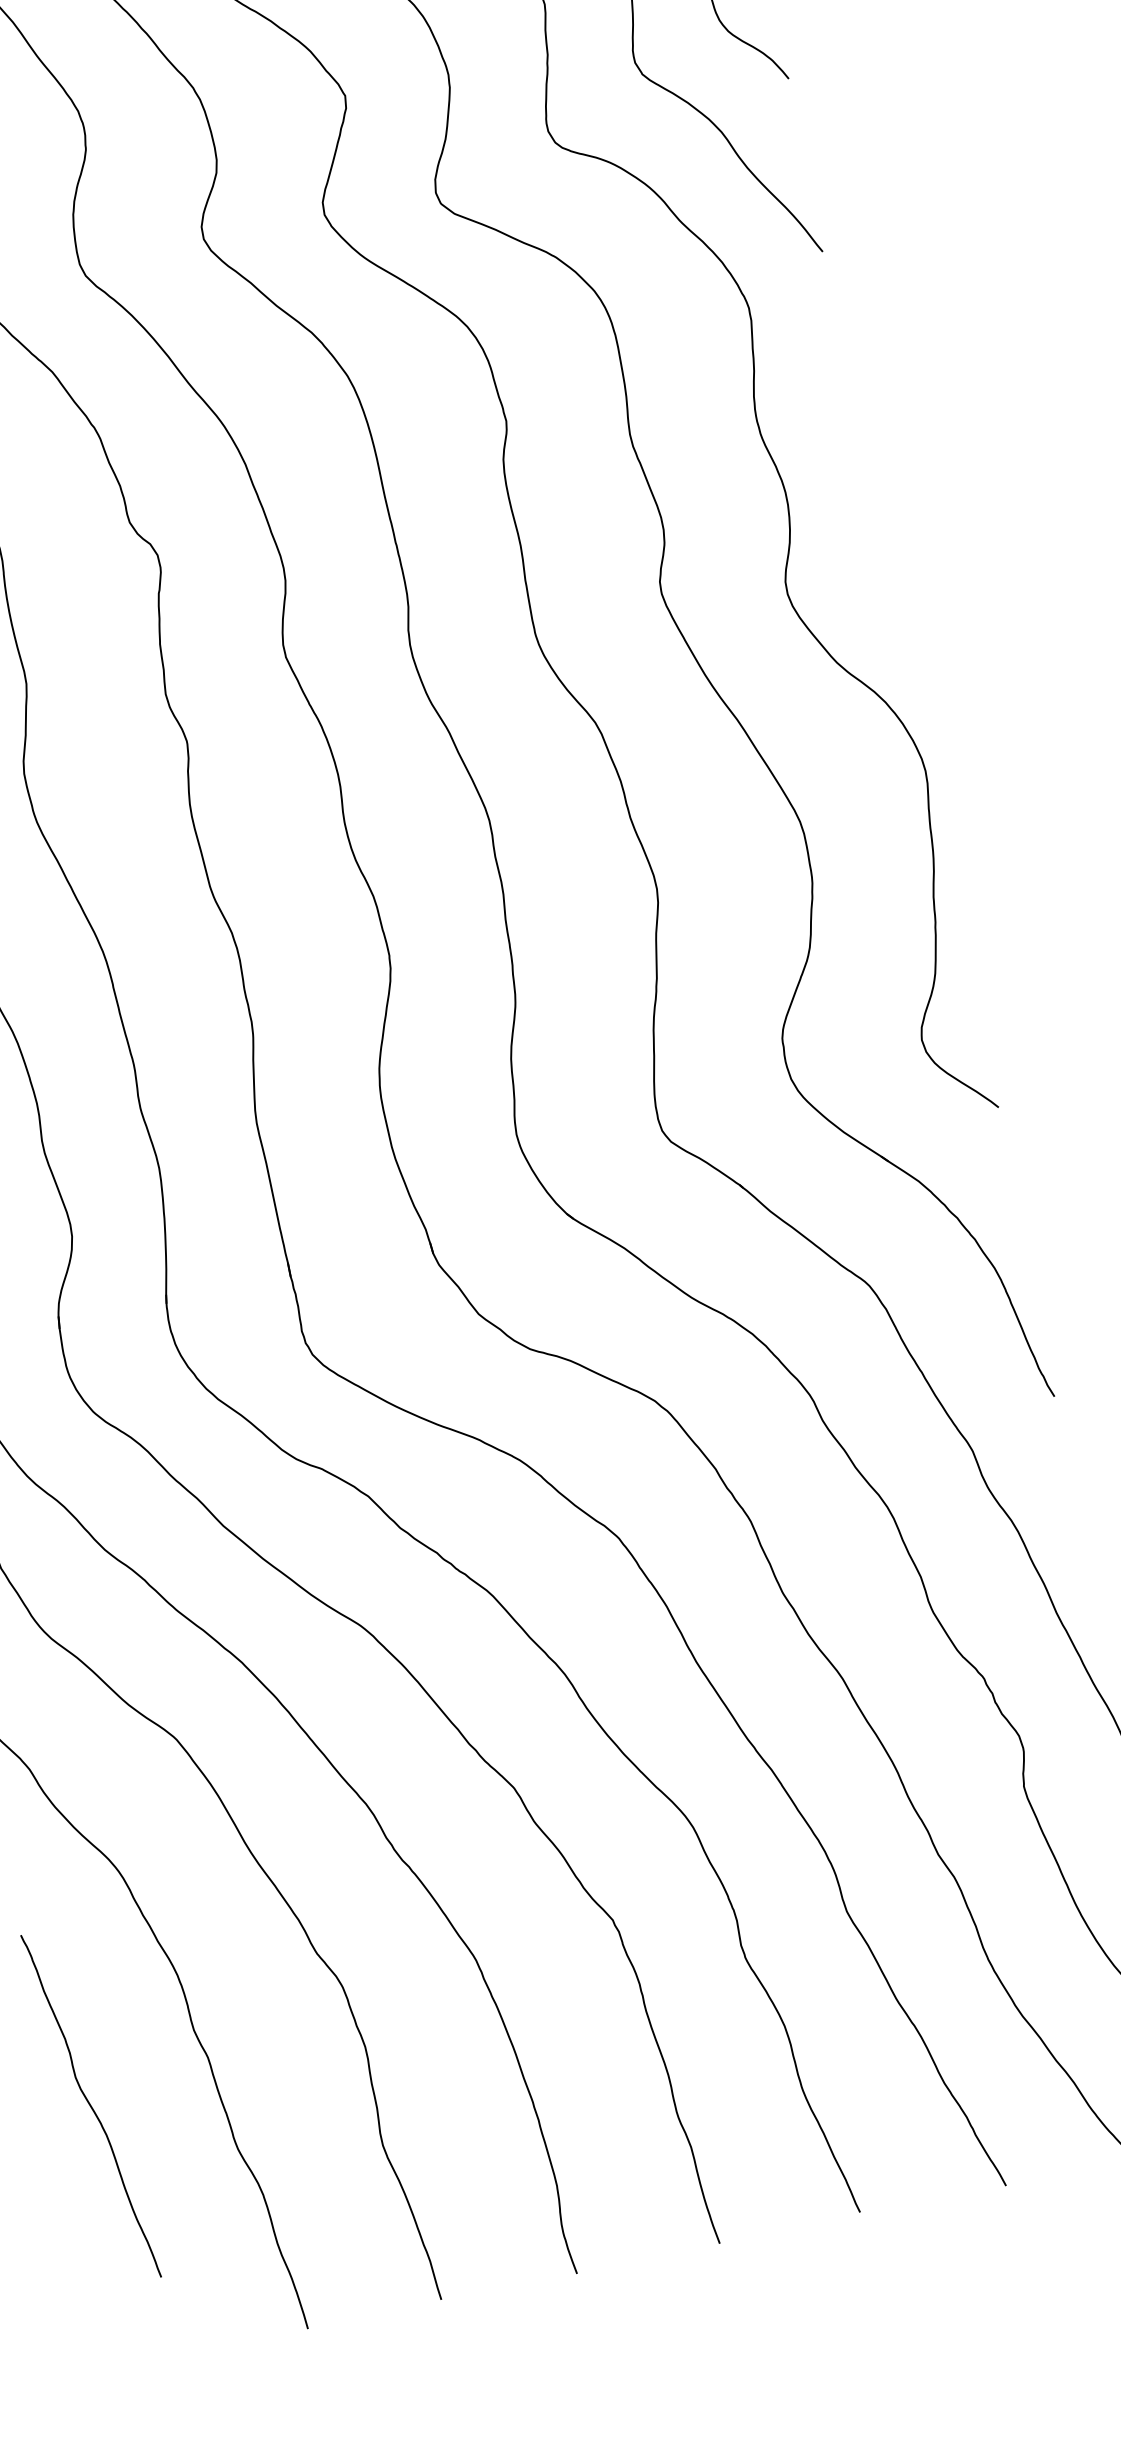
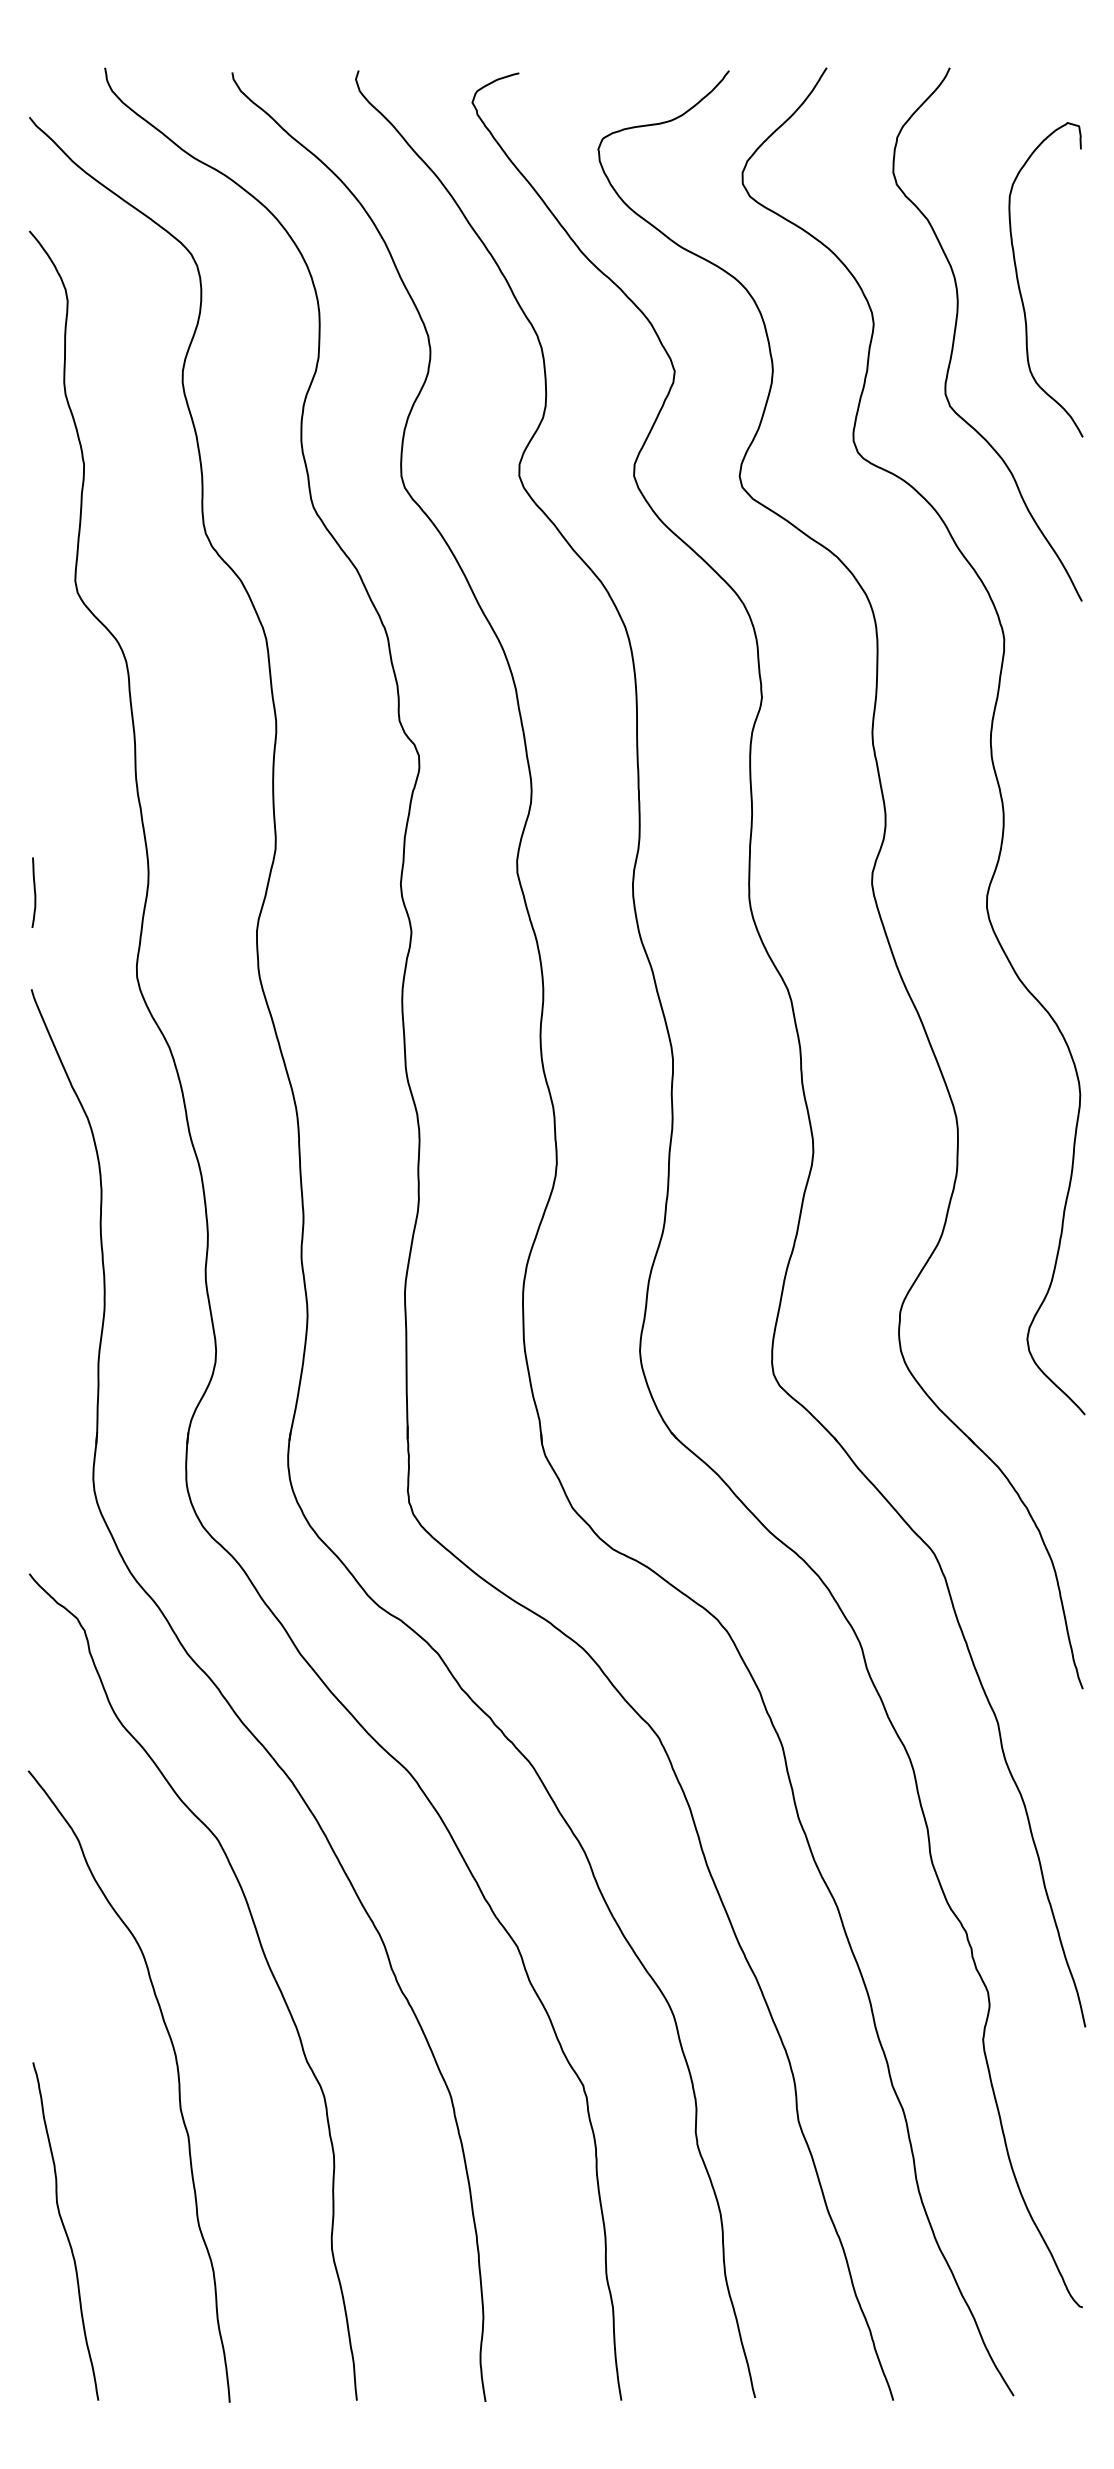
curve: (90, 2106) -> (65, 2231), moved

